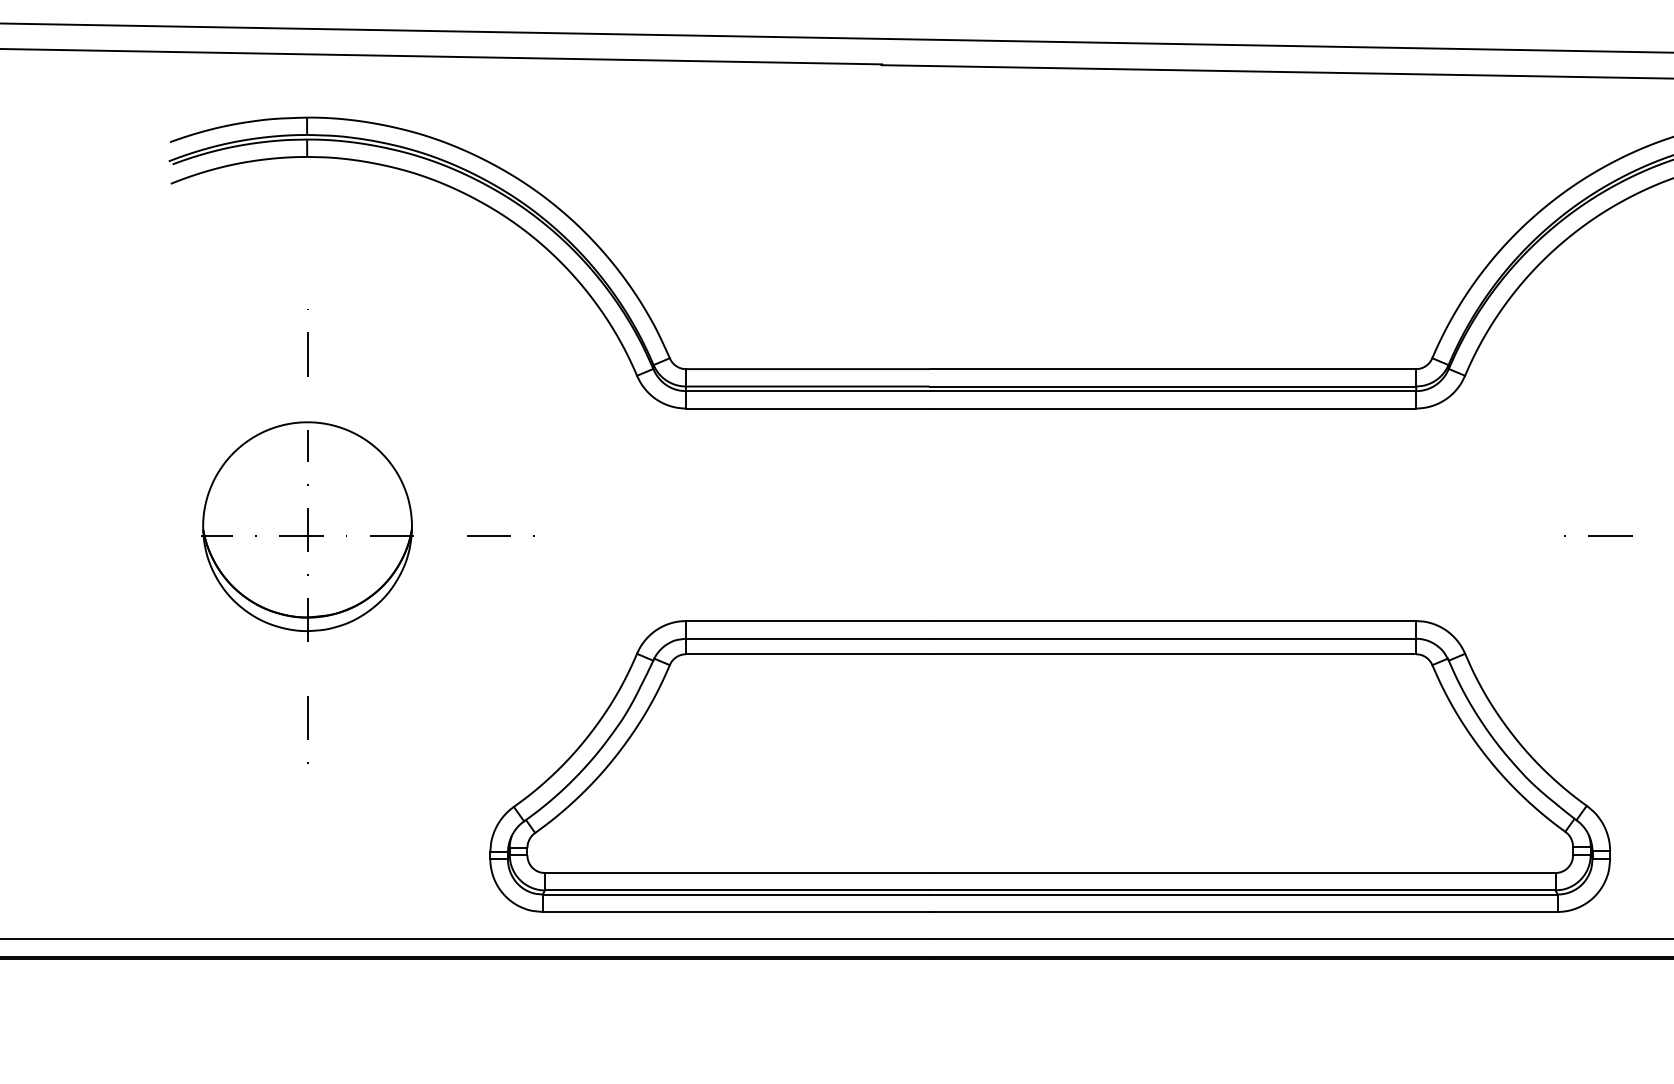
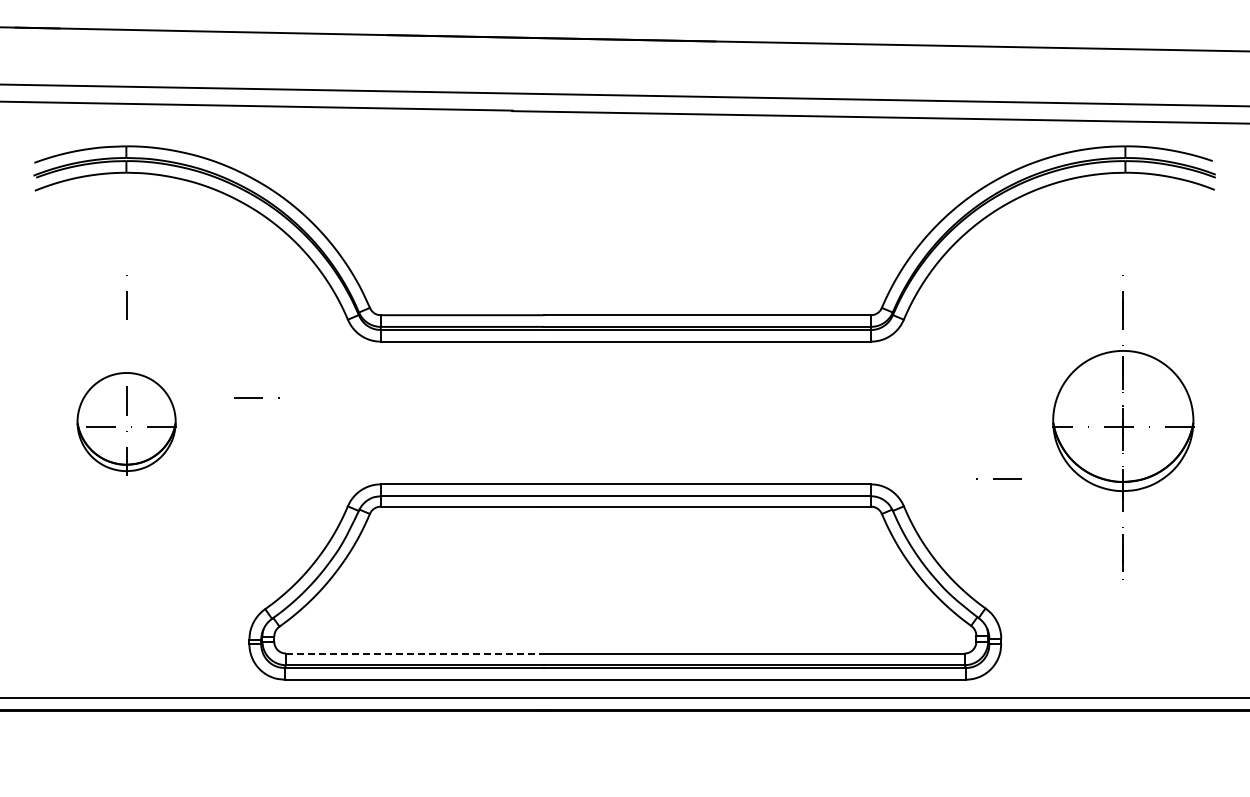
part: (307, 531) -> (126, 424), size x0.7
line: (500, 534) -> (256, 397), moved
line: (1597, 534) -> (998, 478), moved
line: (307, 728) -> (126, 556), removed
line: (737, 872) -> (415, 653), solid -> dashed

